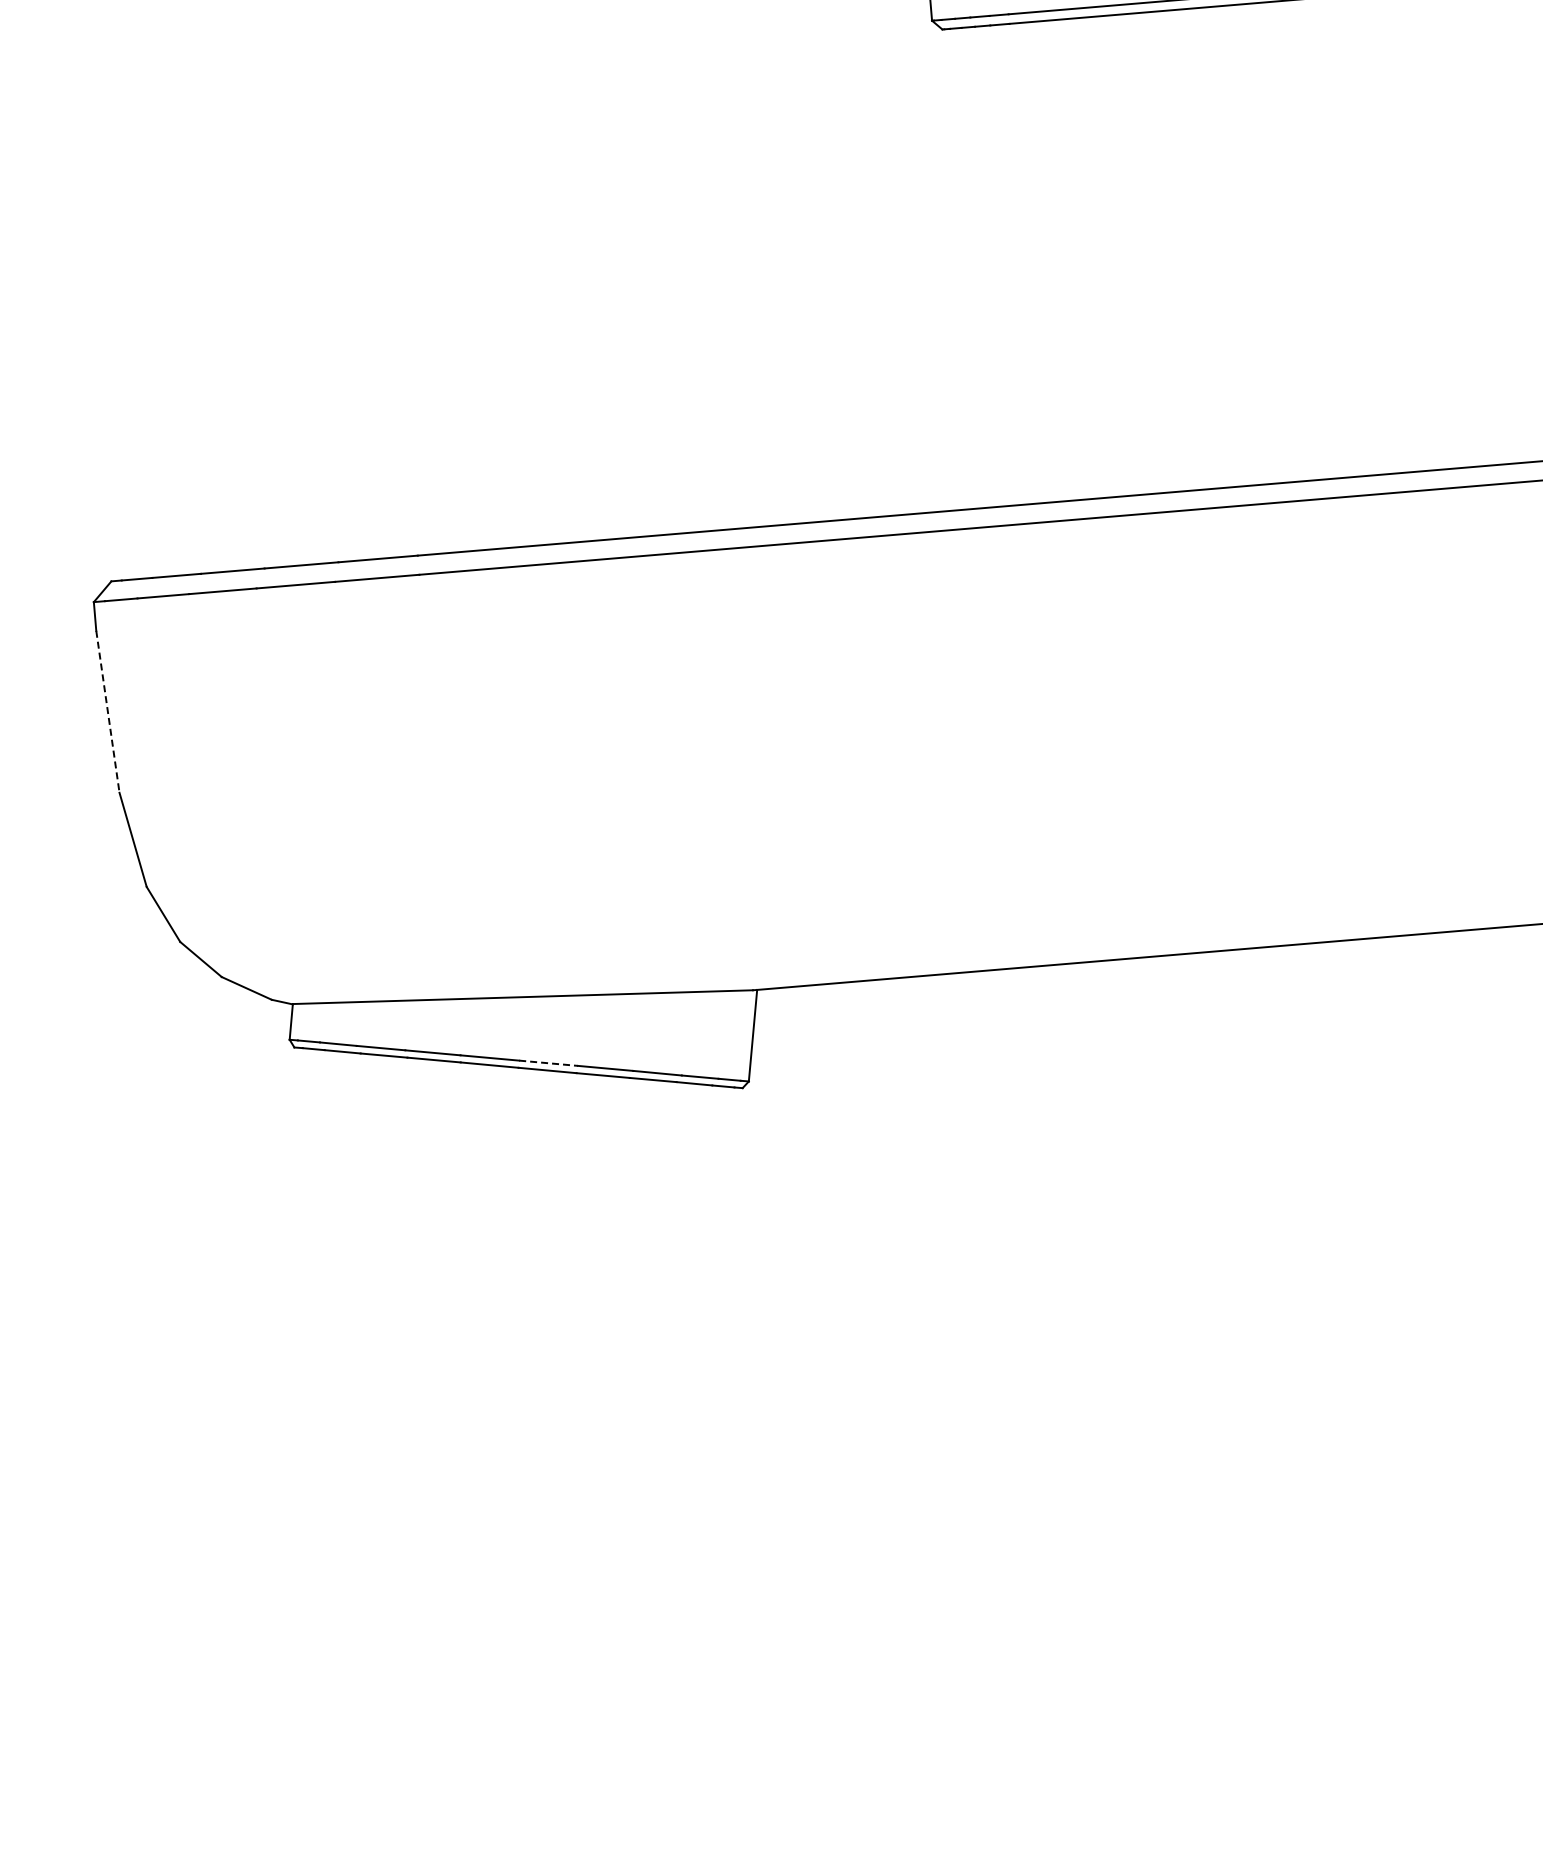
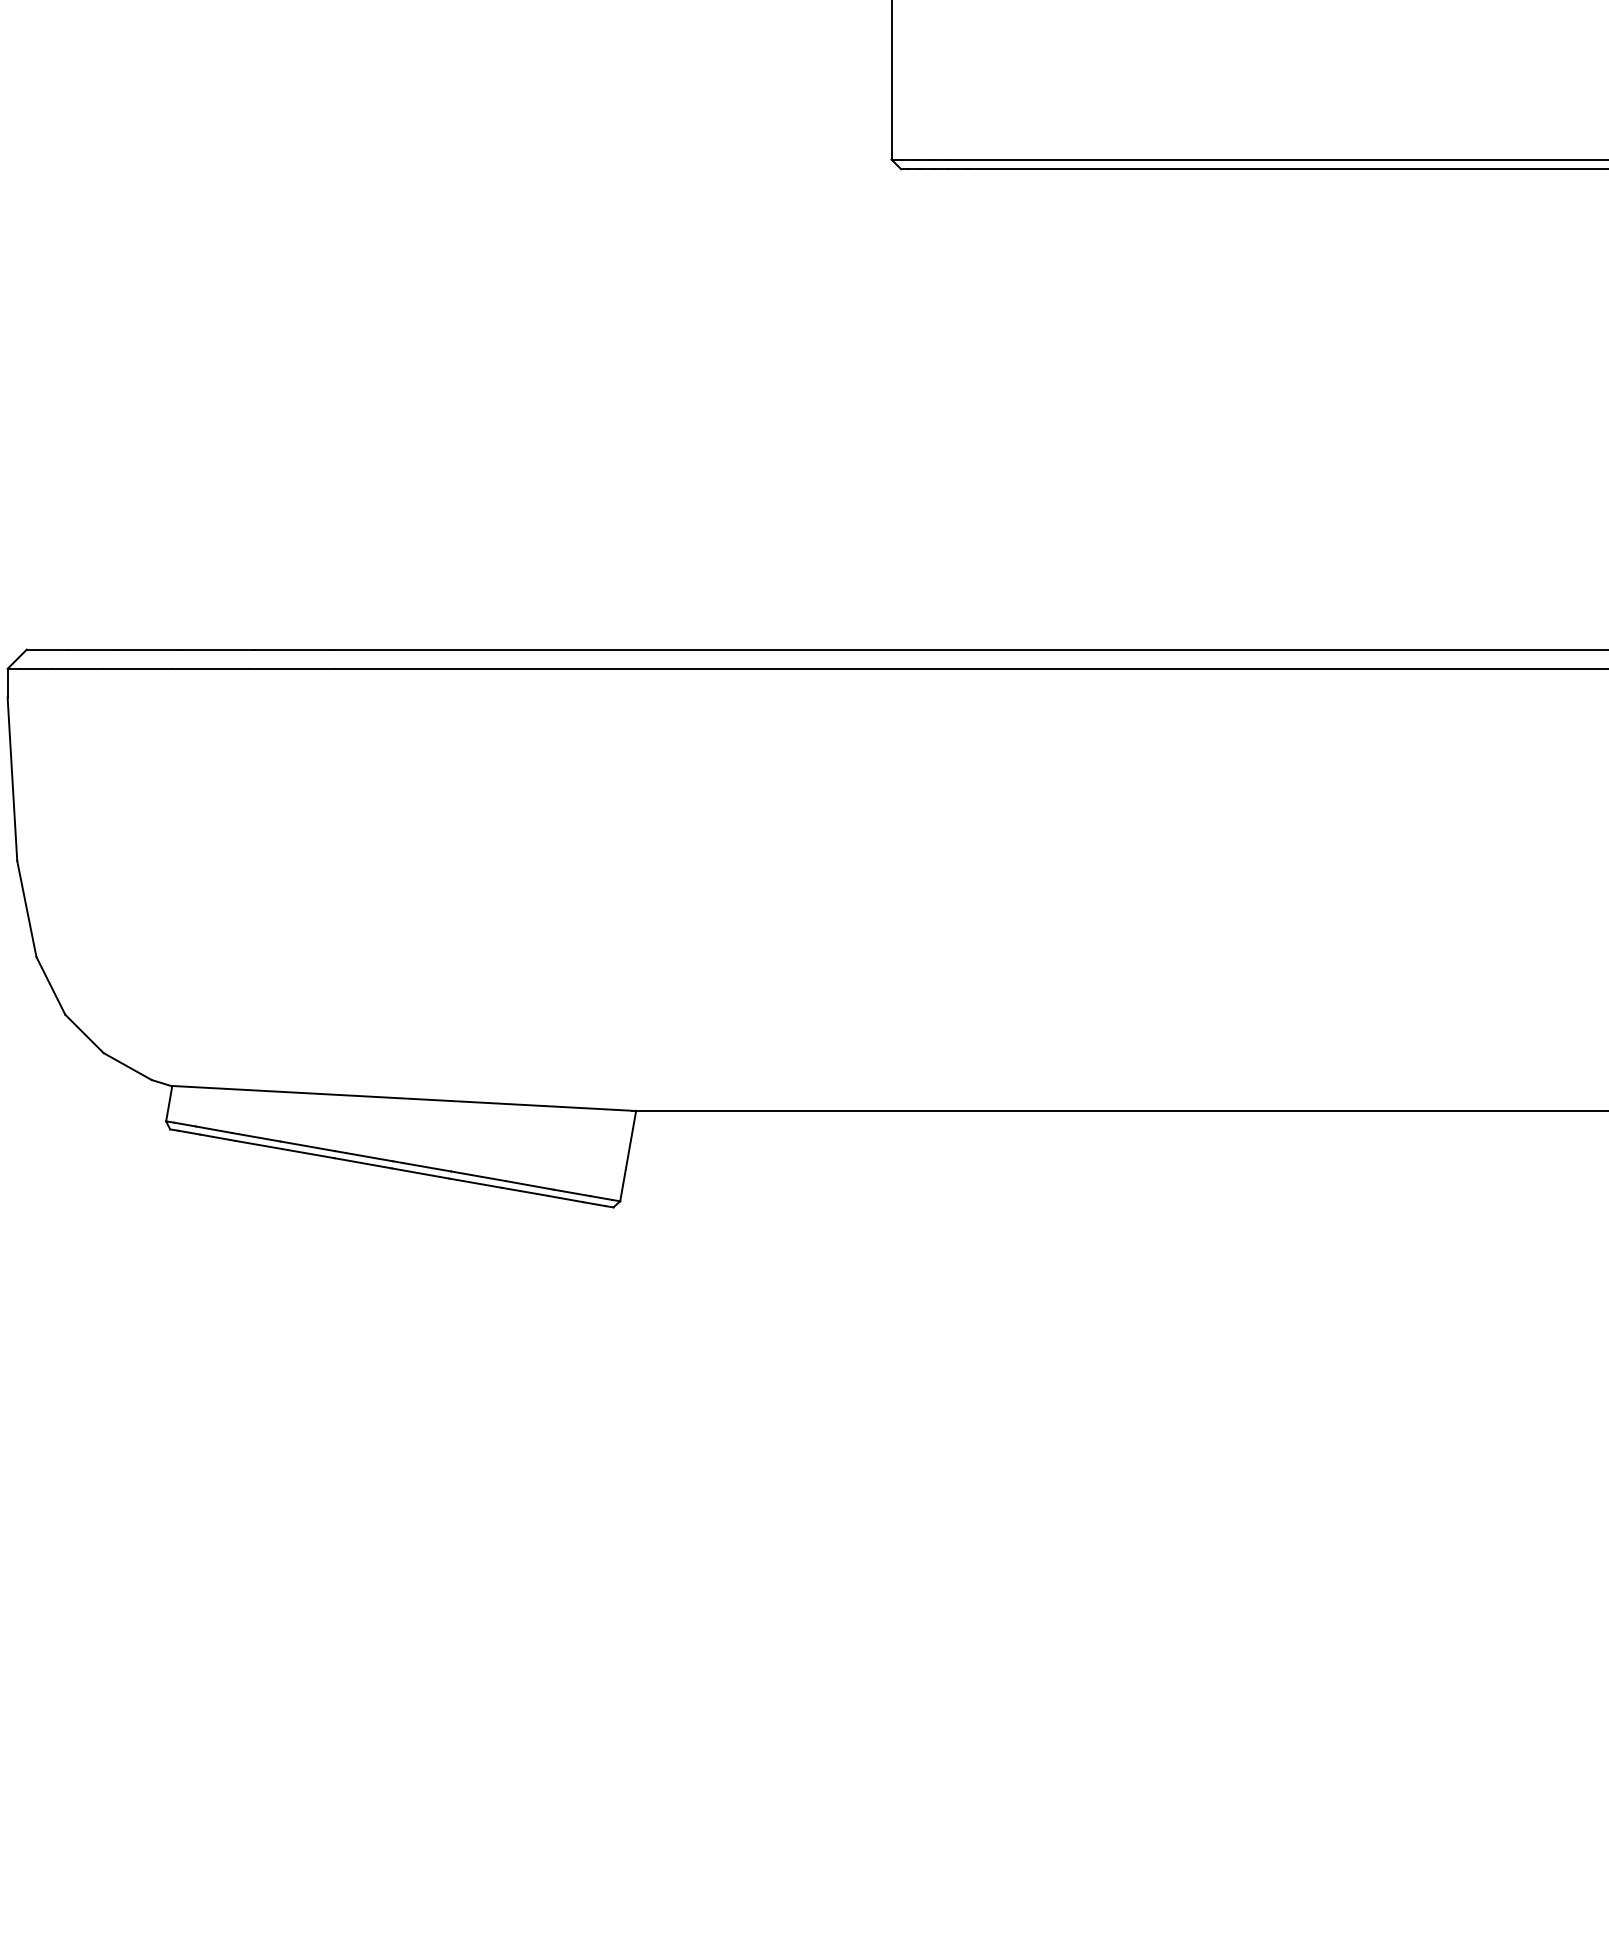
line: (107, 712) -> (12, 779), dashed -> solid
line: (548, 1063) -> (422, 1166), dashed -> solid

